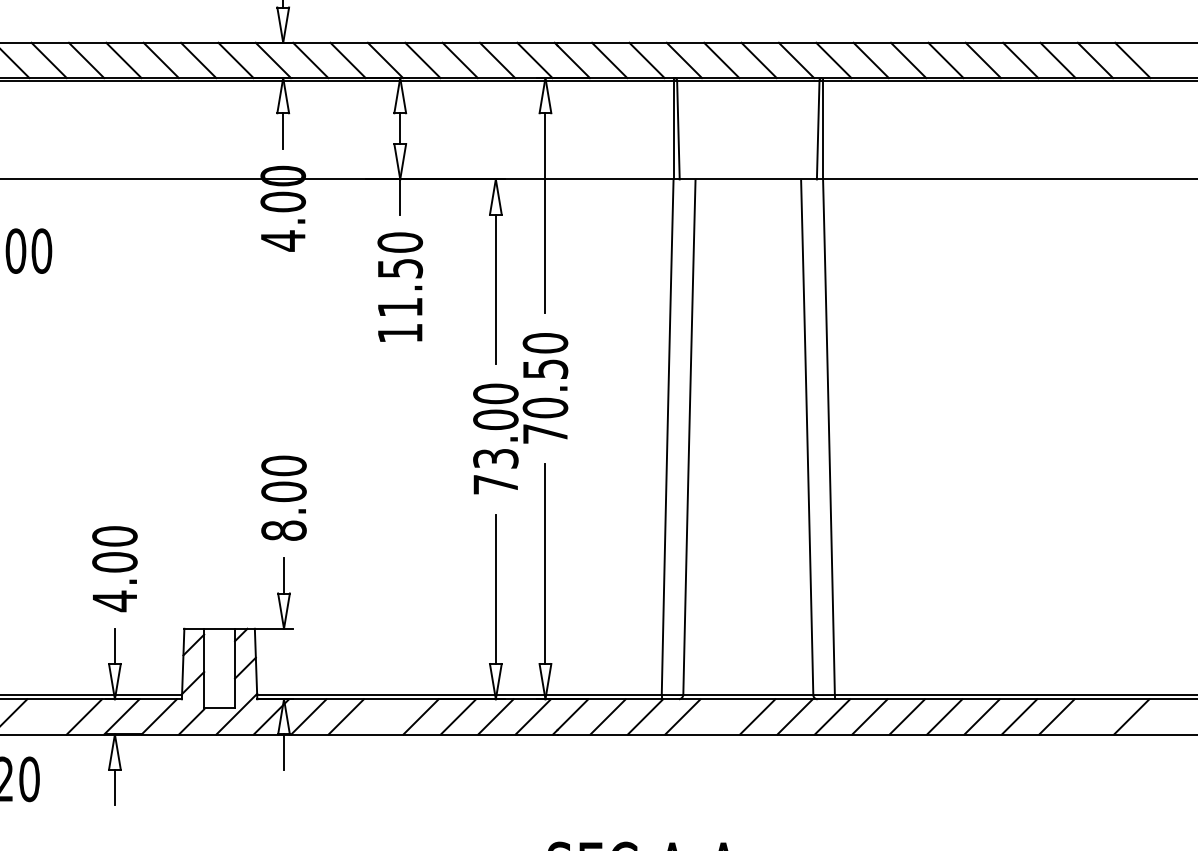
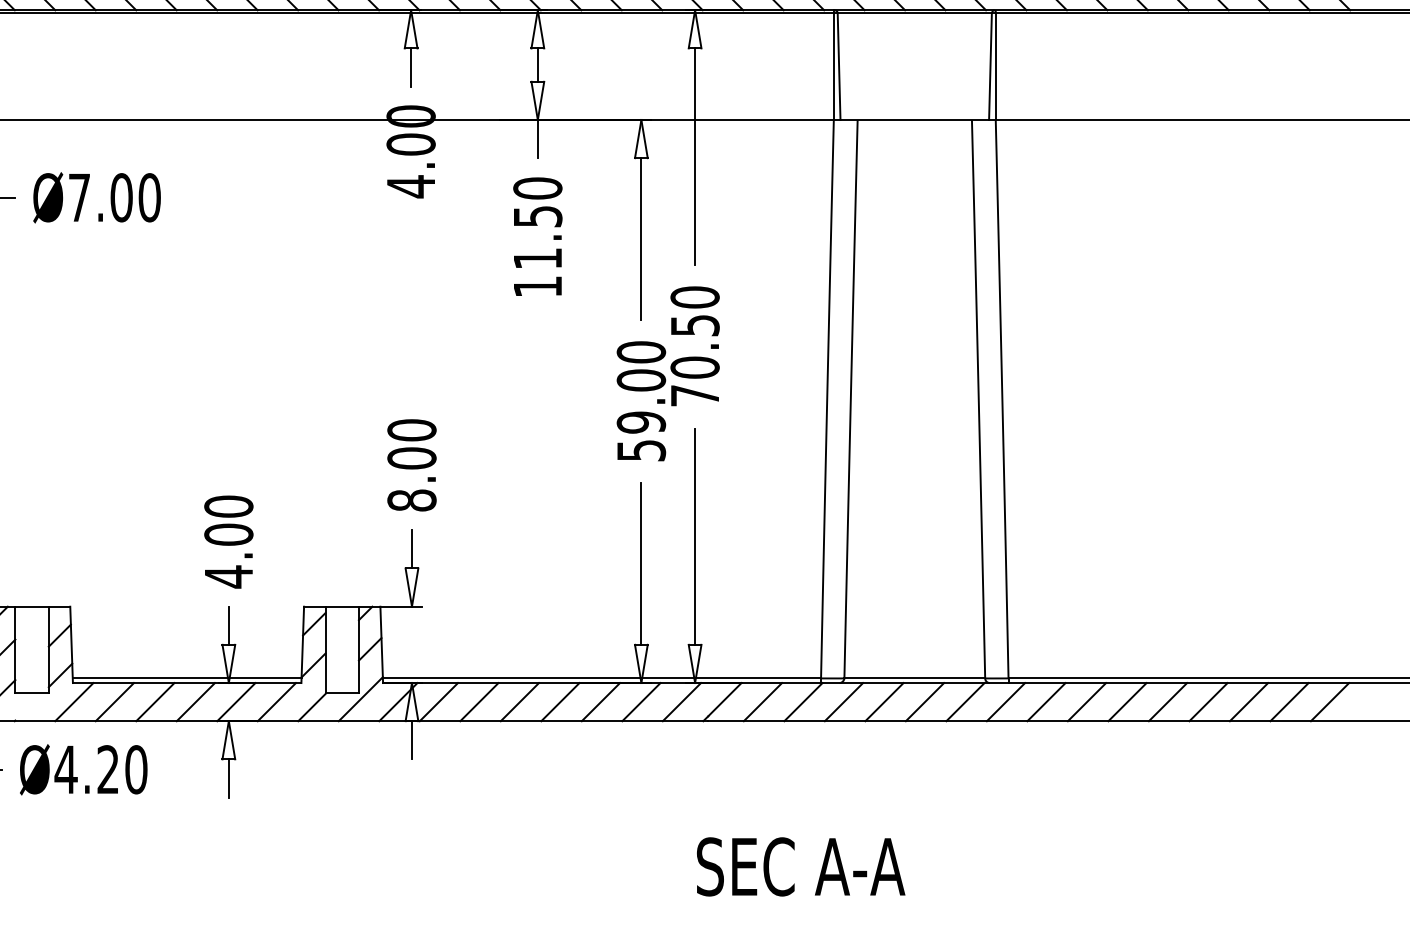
text: (495, 471) -> (641, 436), 73.00 -> 59.00
line: (47, 717) -> (155, 702), added
line: (383, 717) -> (519, 702), added
line: (720, 717) -> (884, 702), added
line: (1094, 717) -> (1289, 702), added

